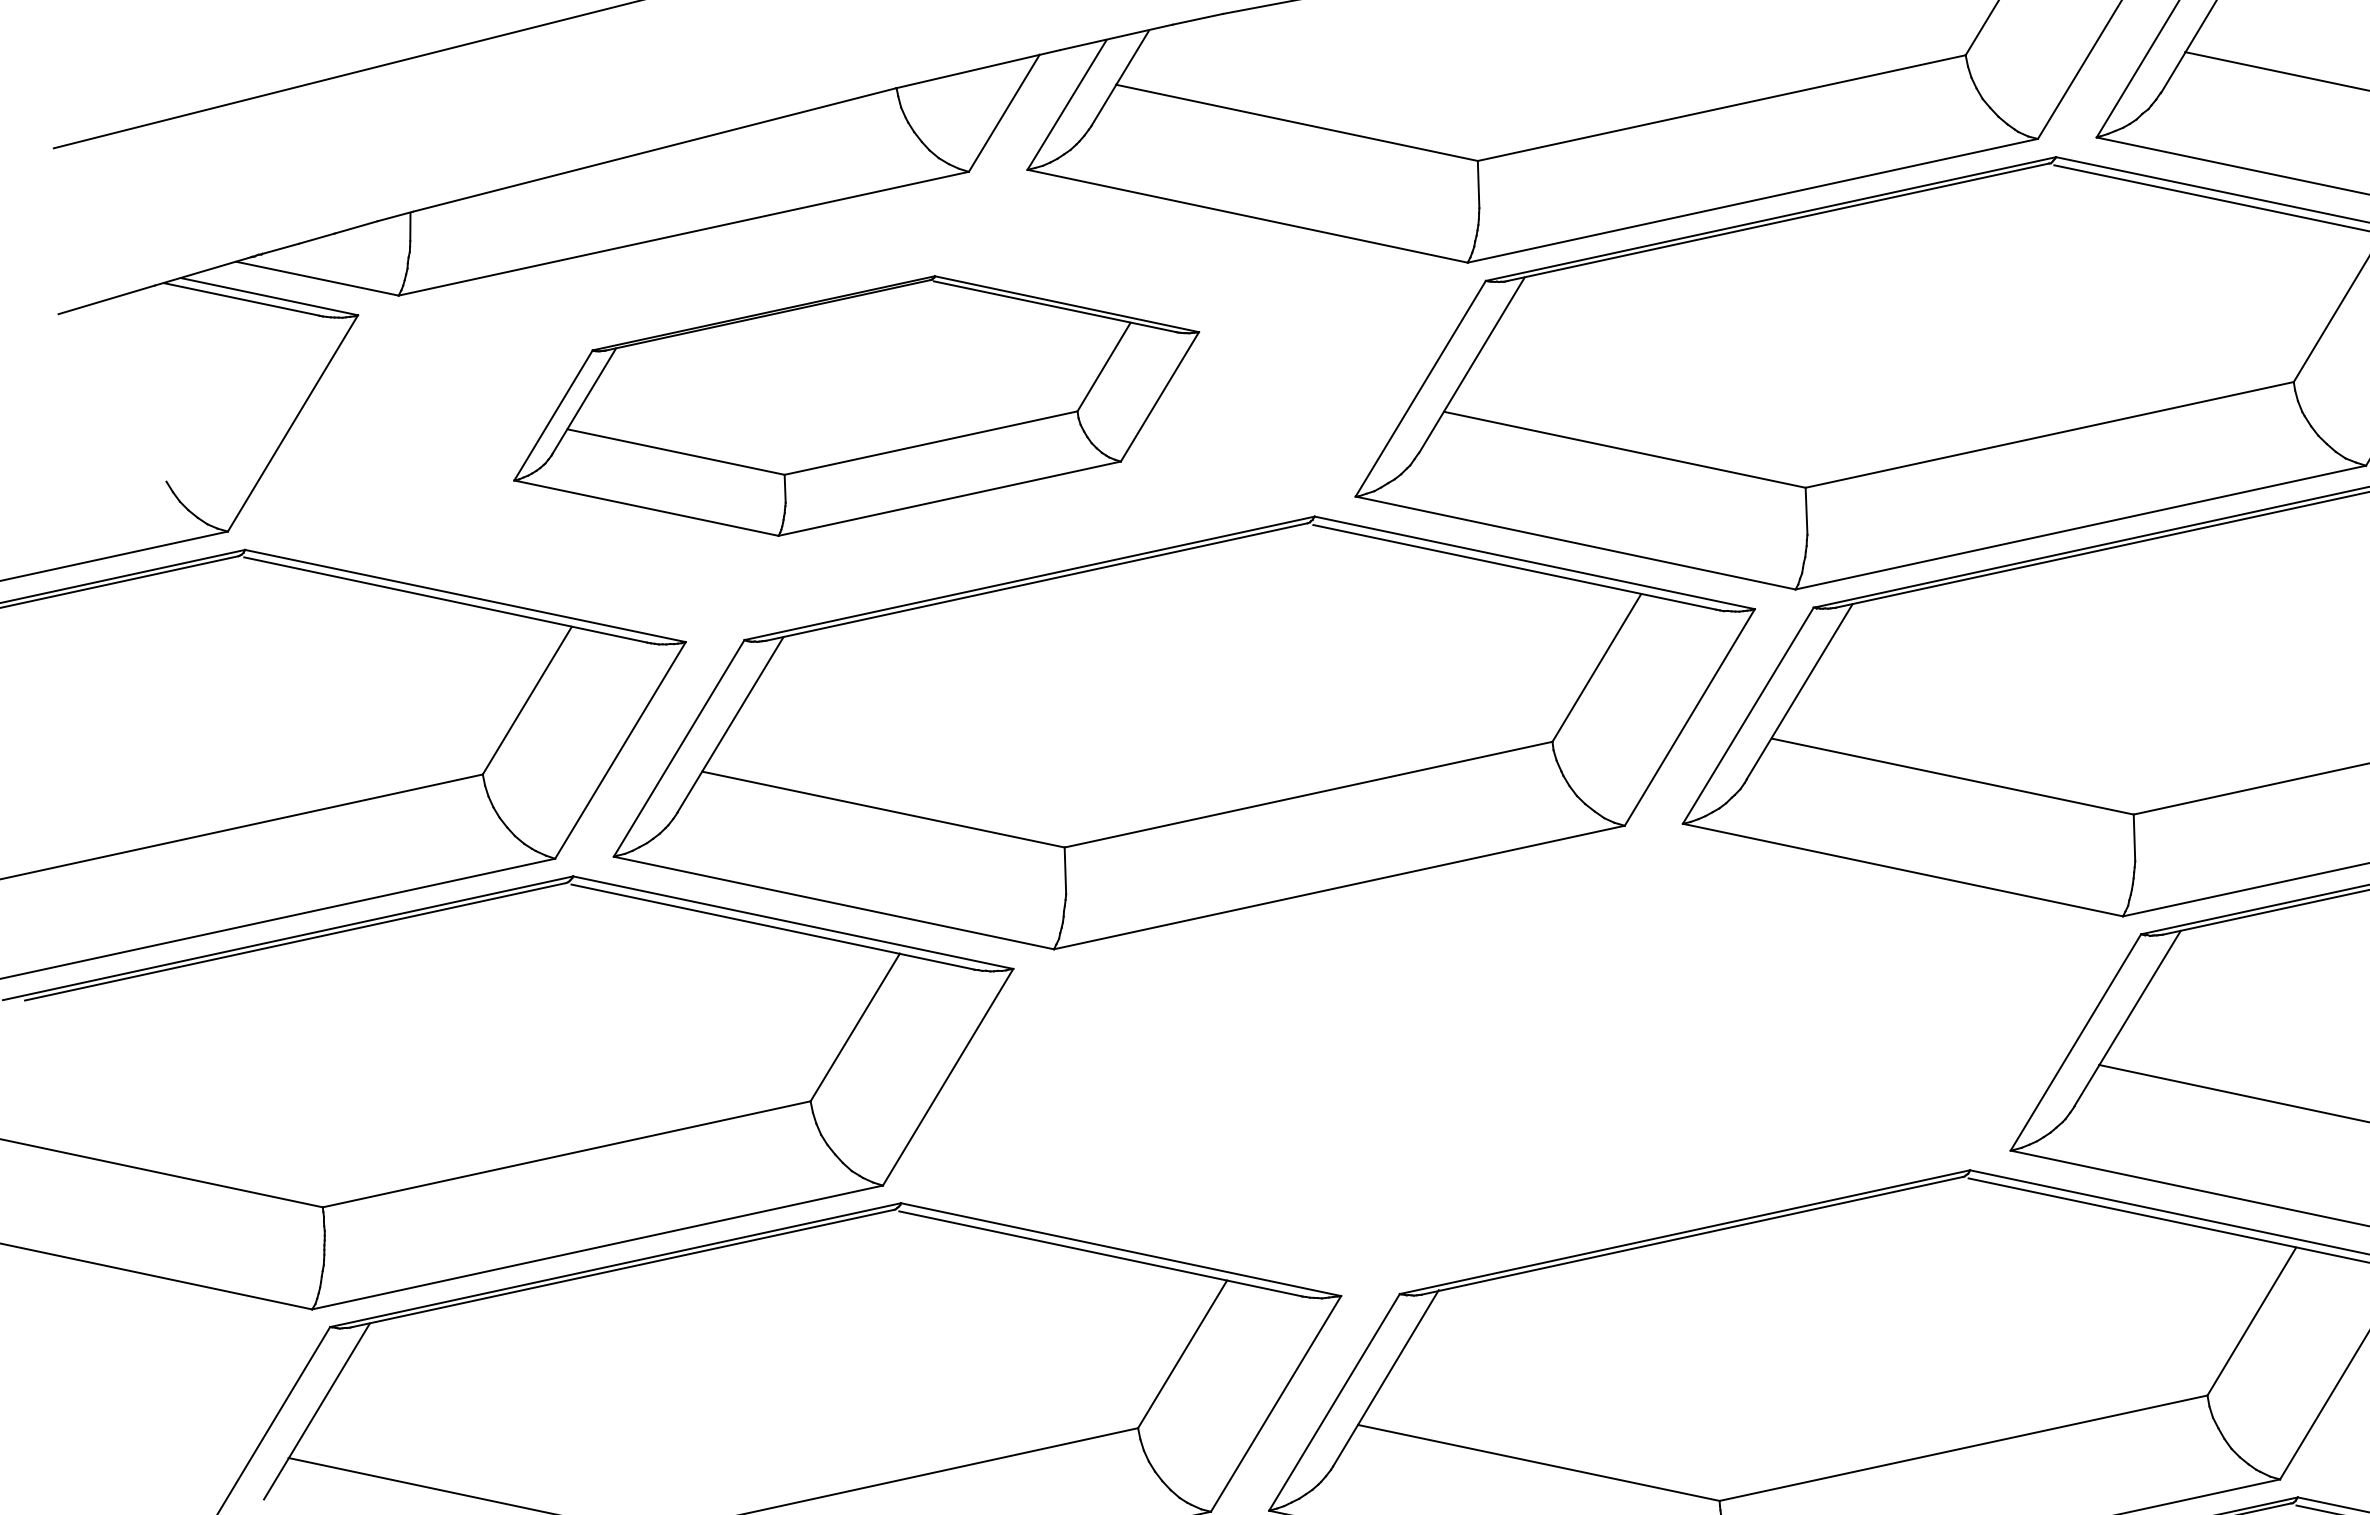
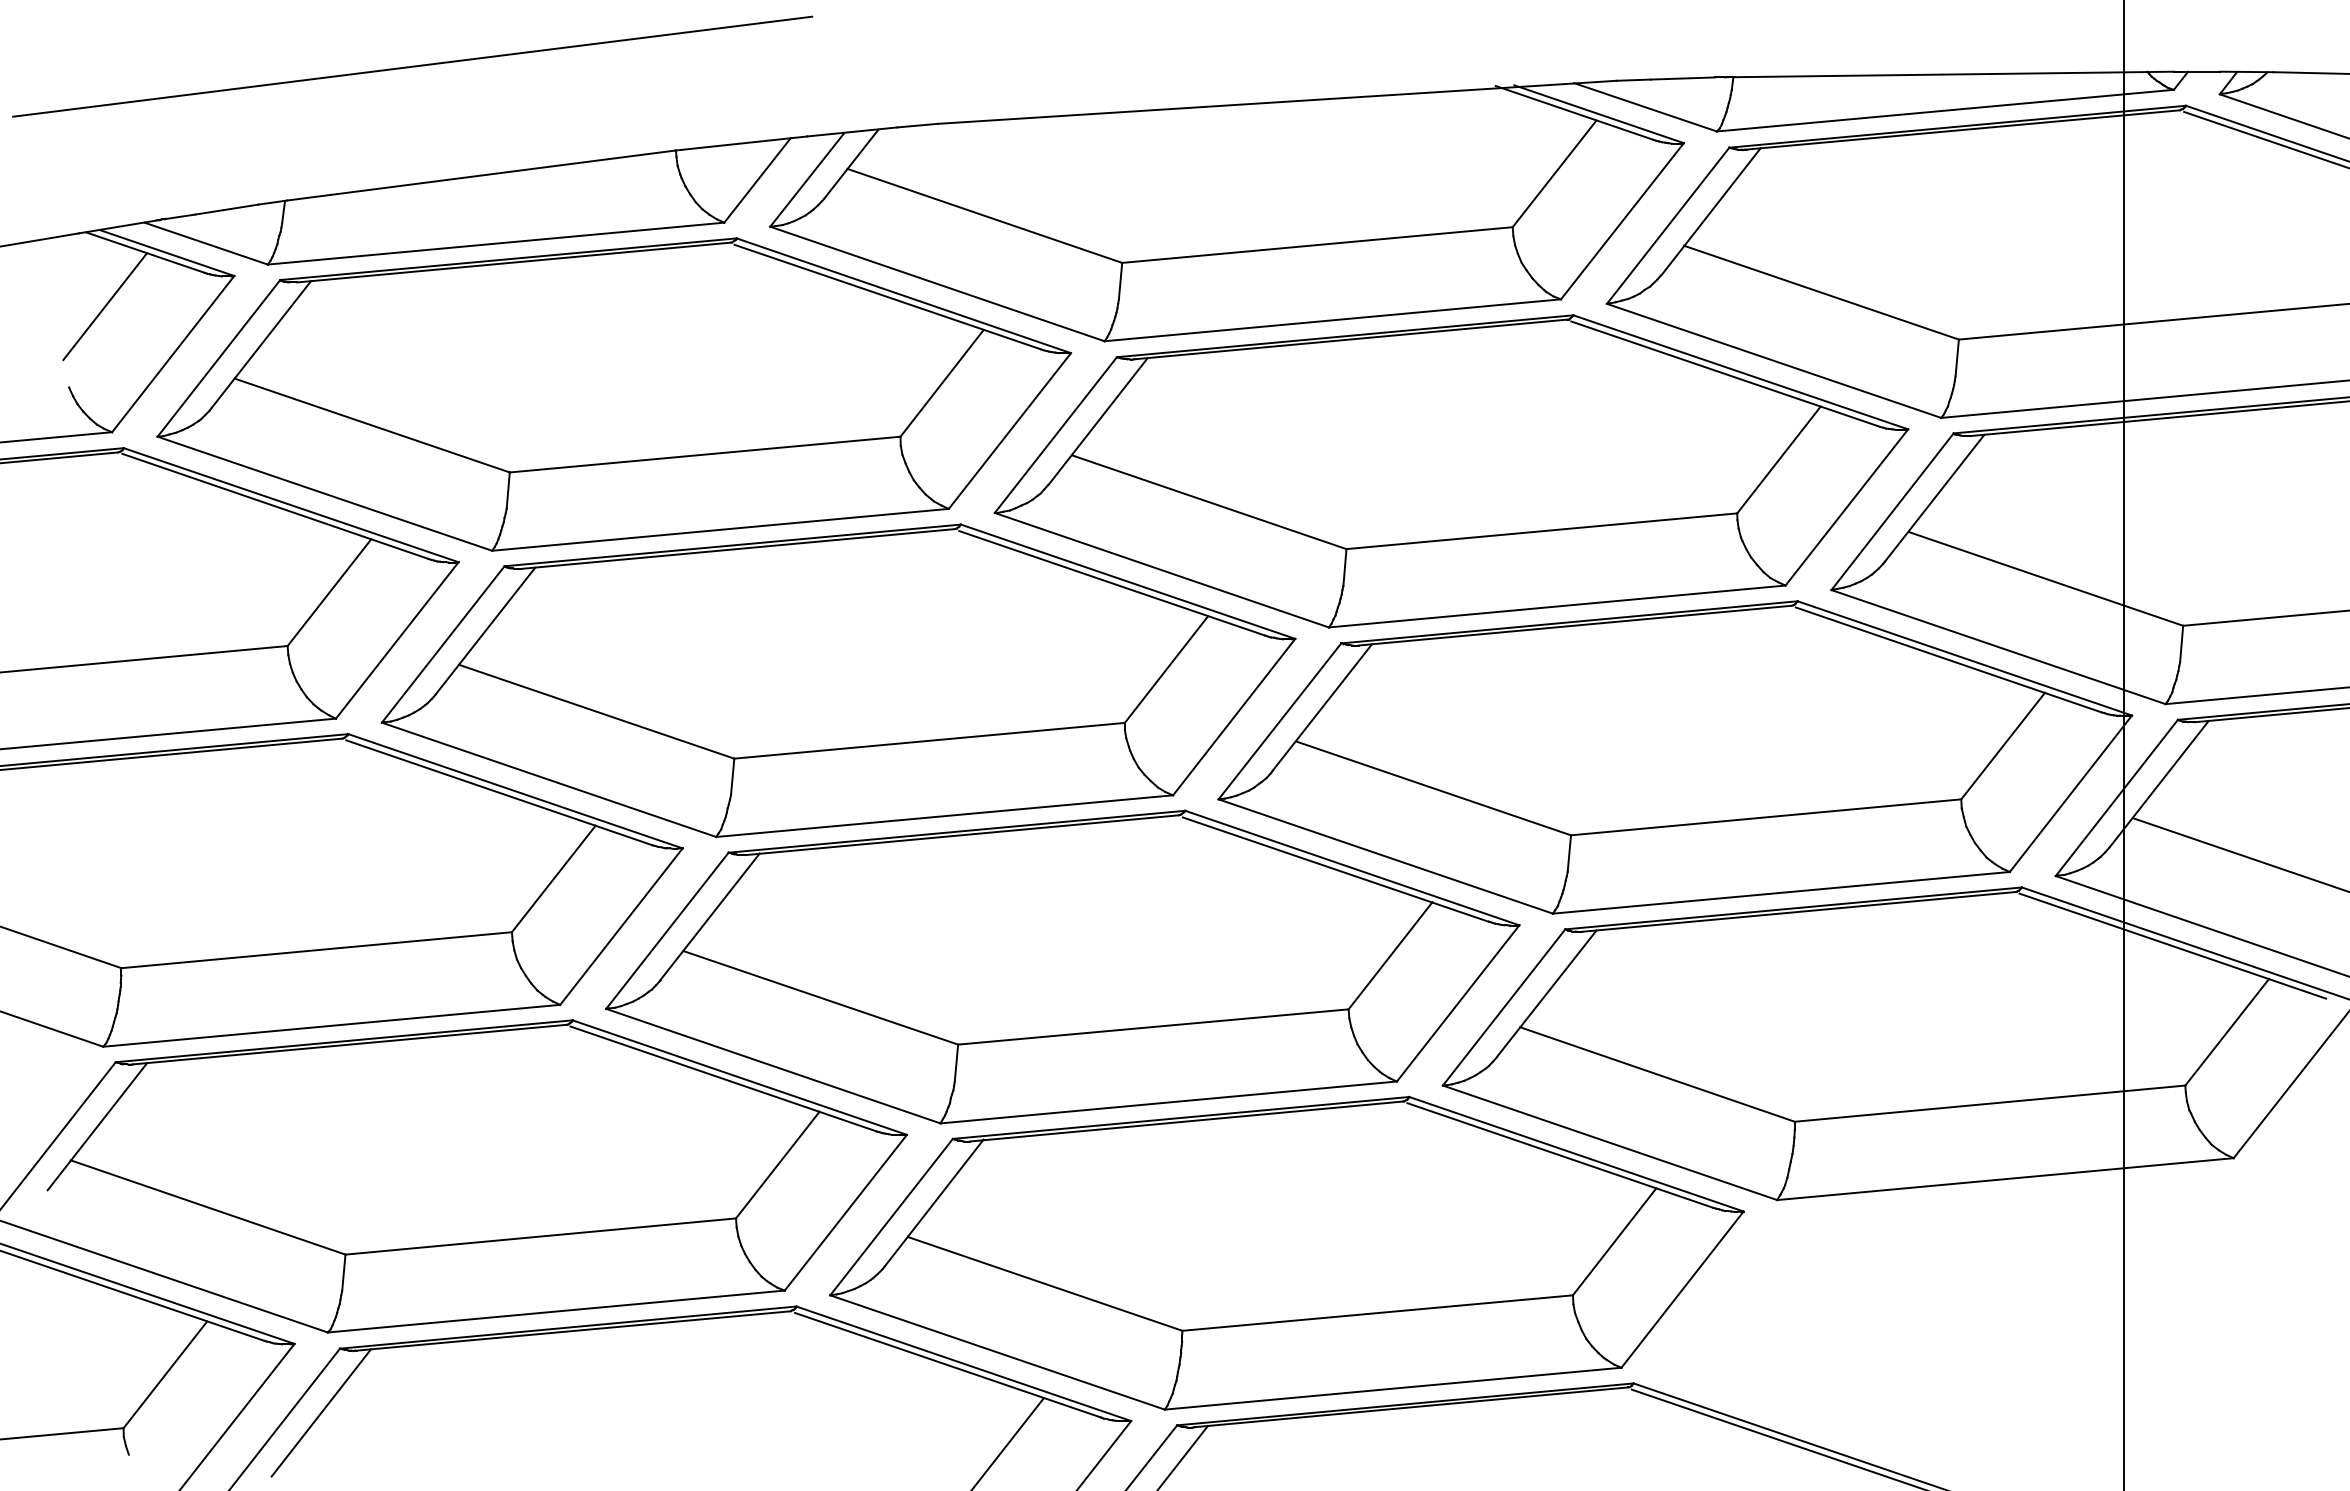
line: (198, 373) -> (104, 306), added
part: (856, 405) -> (614, 394), size x1.67
part: (1511, 1059) -> (1062, 966), added

